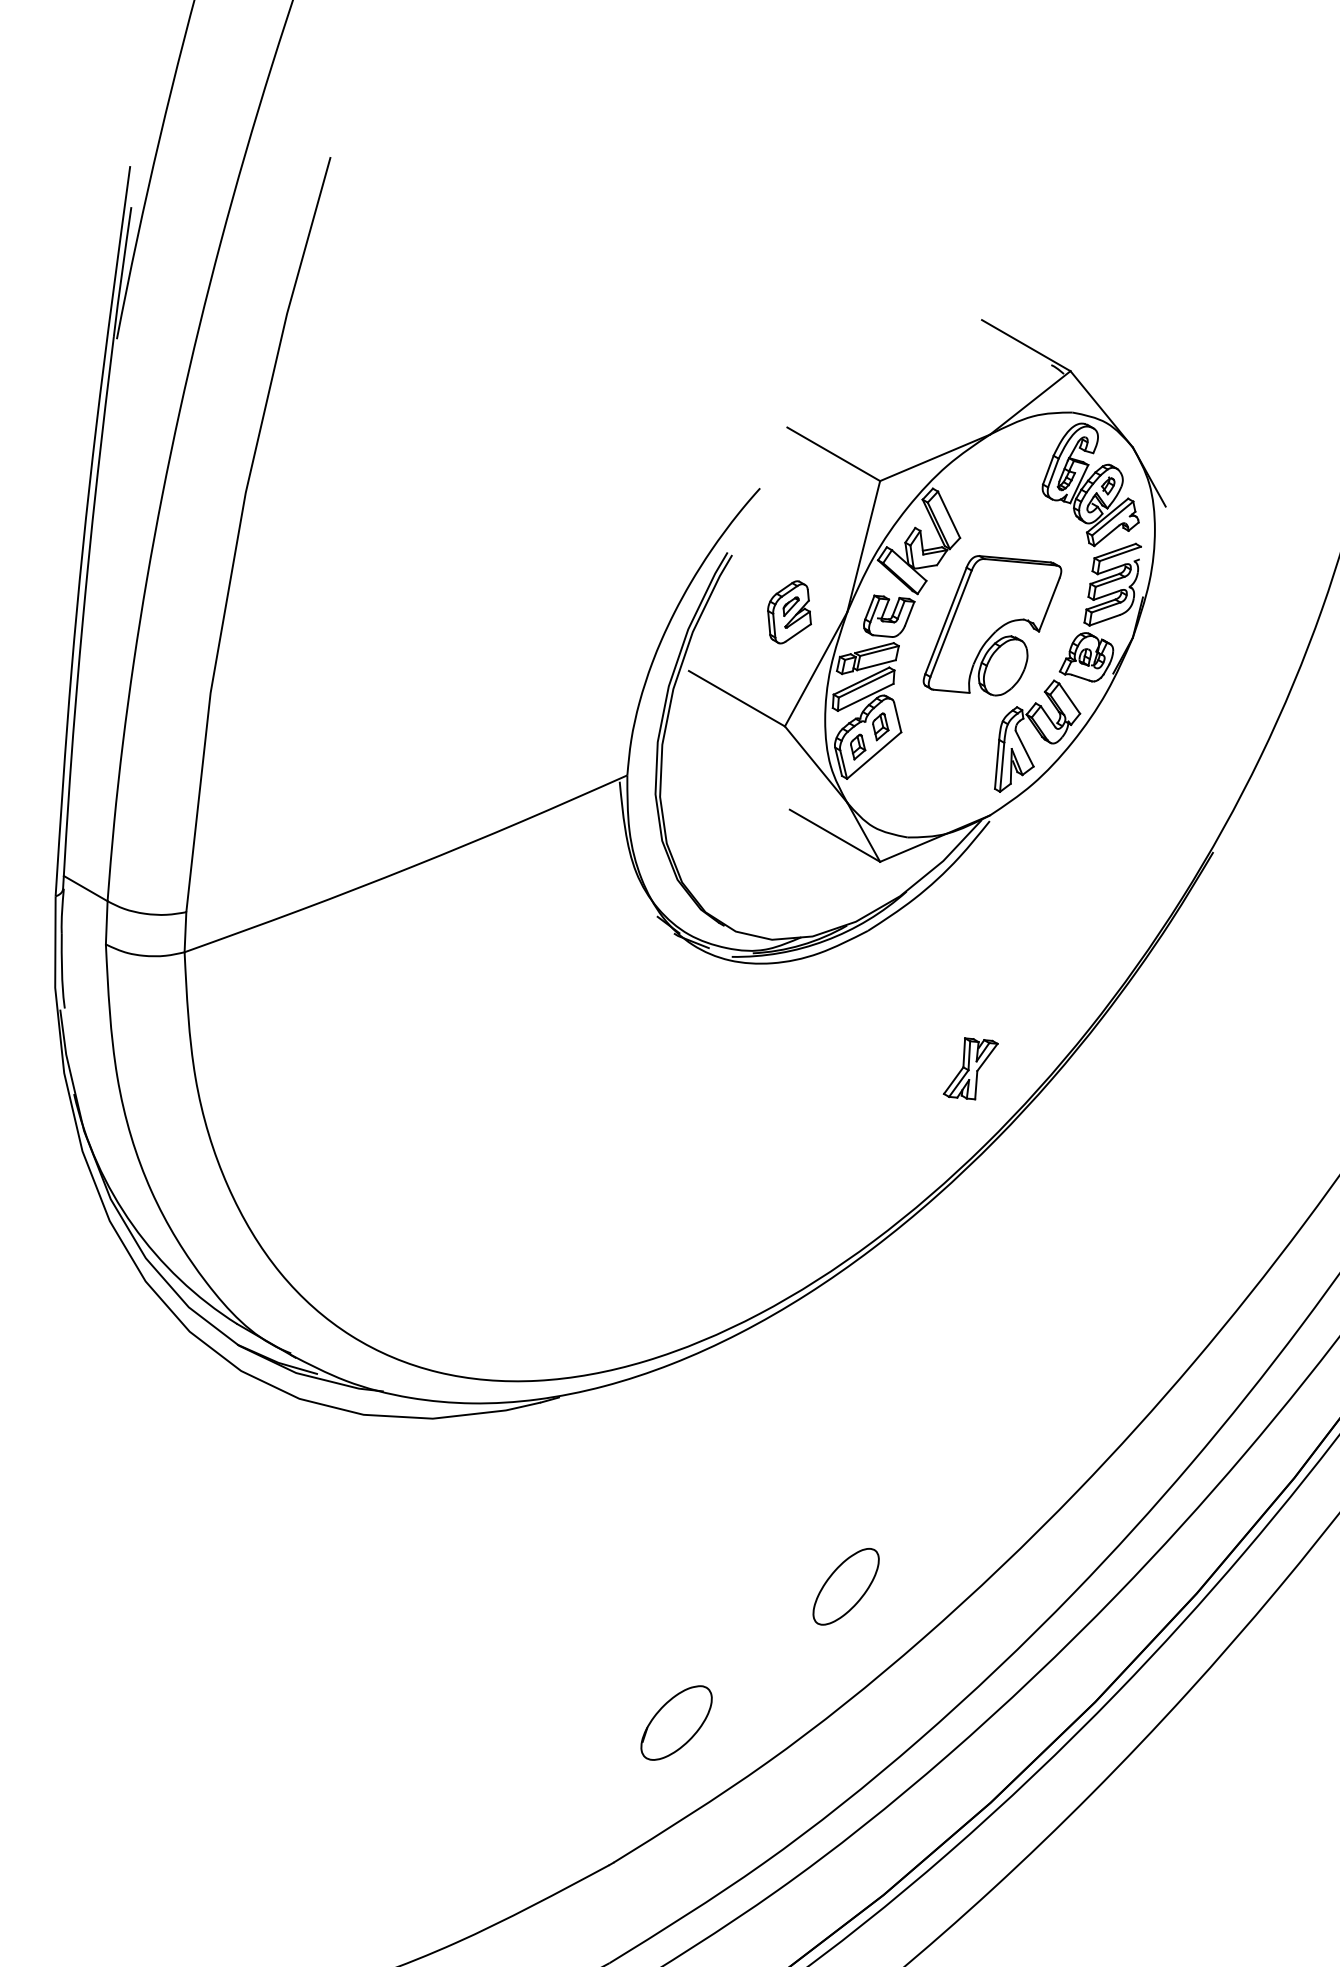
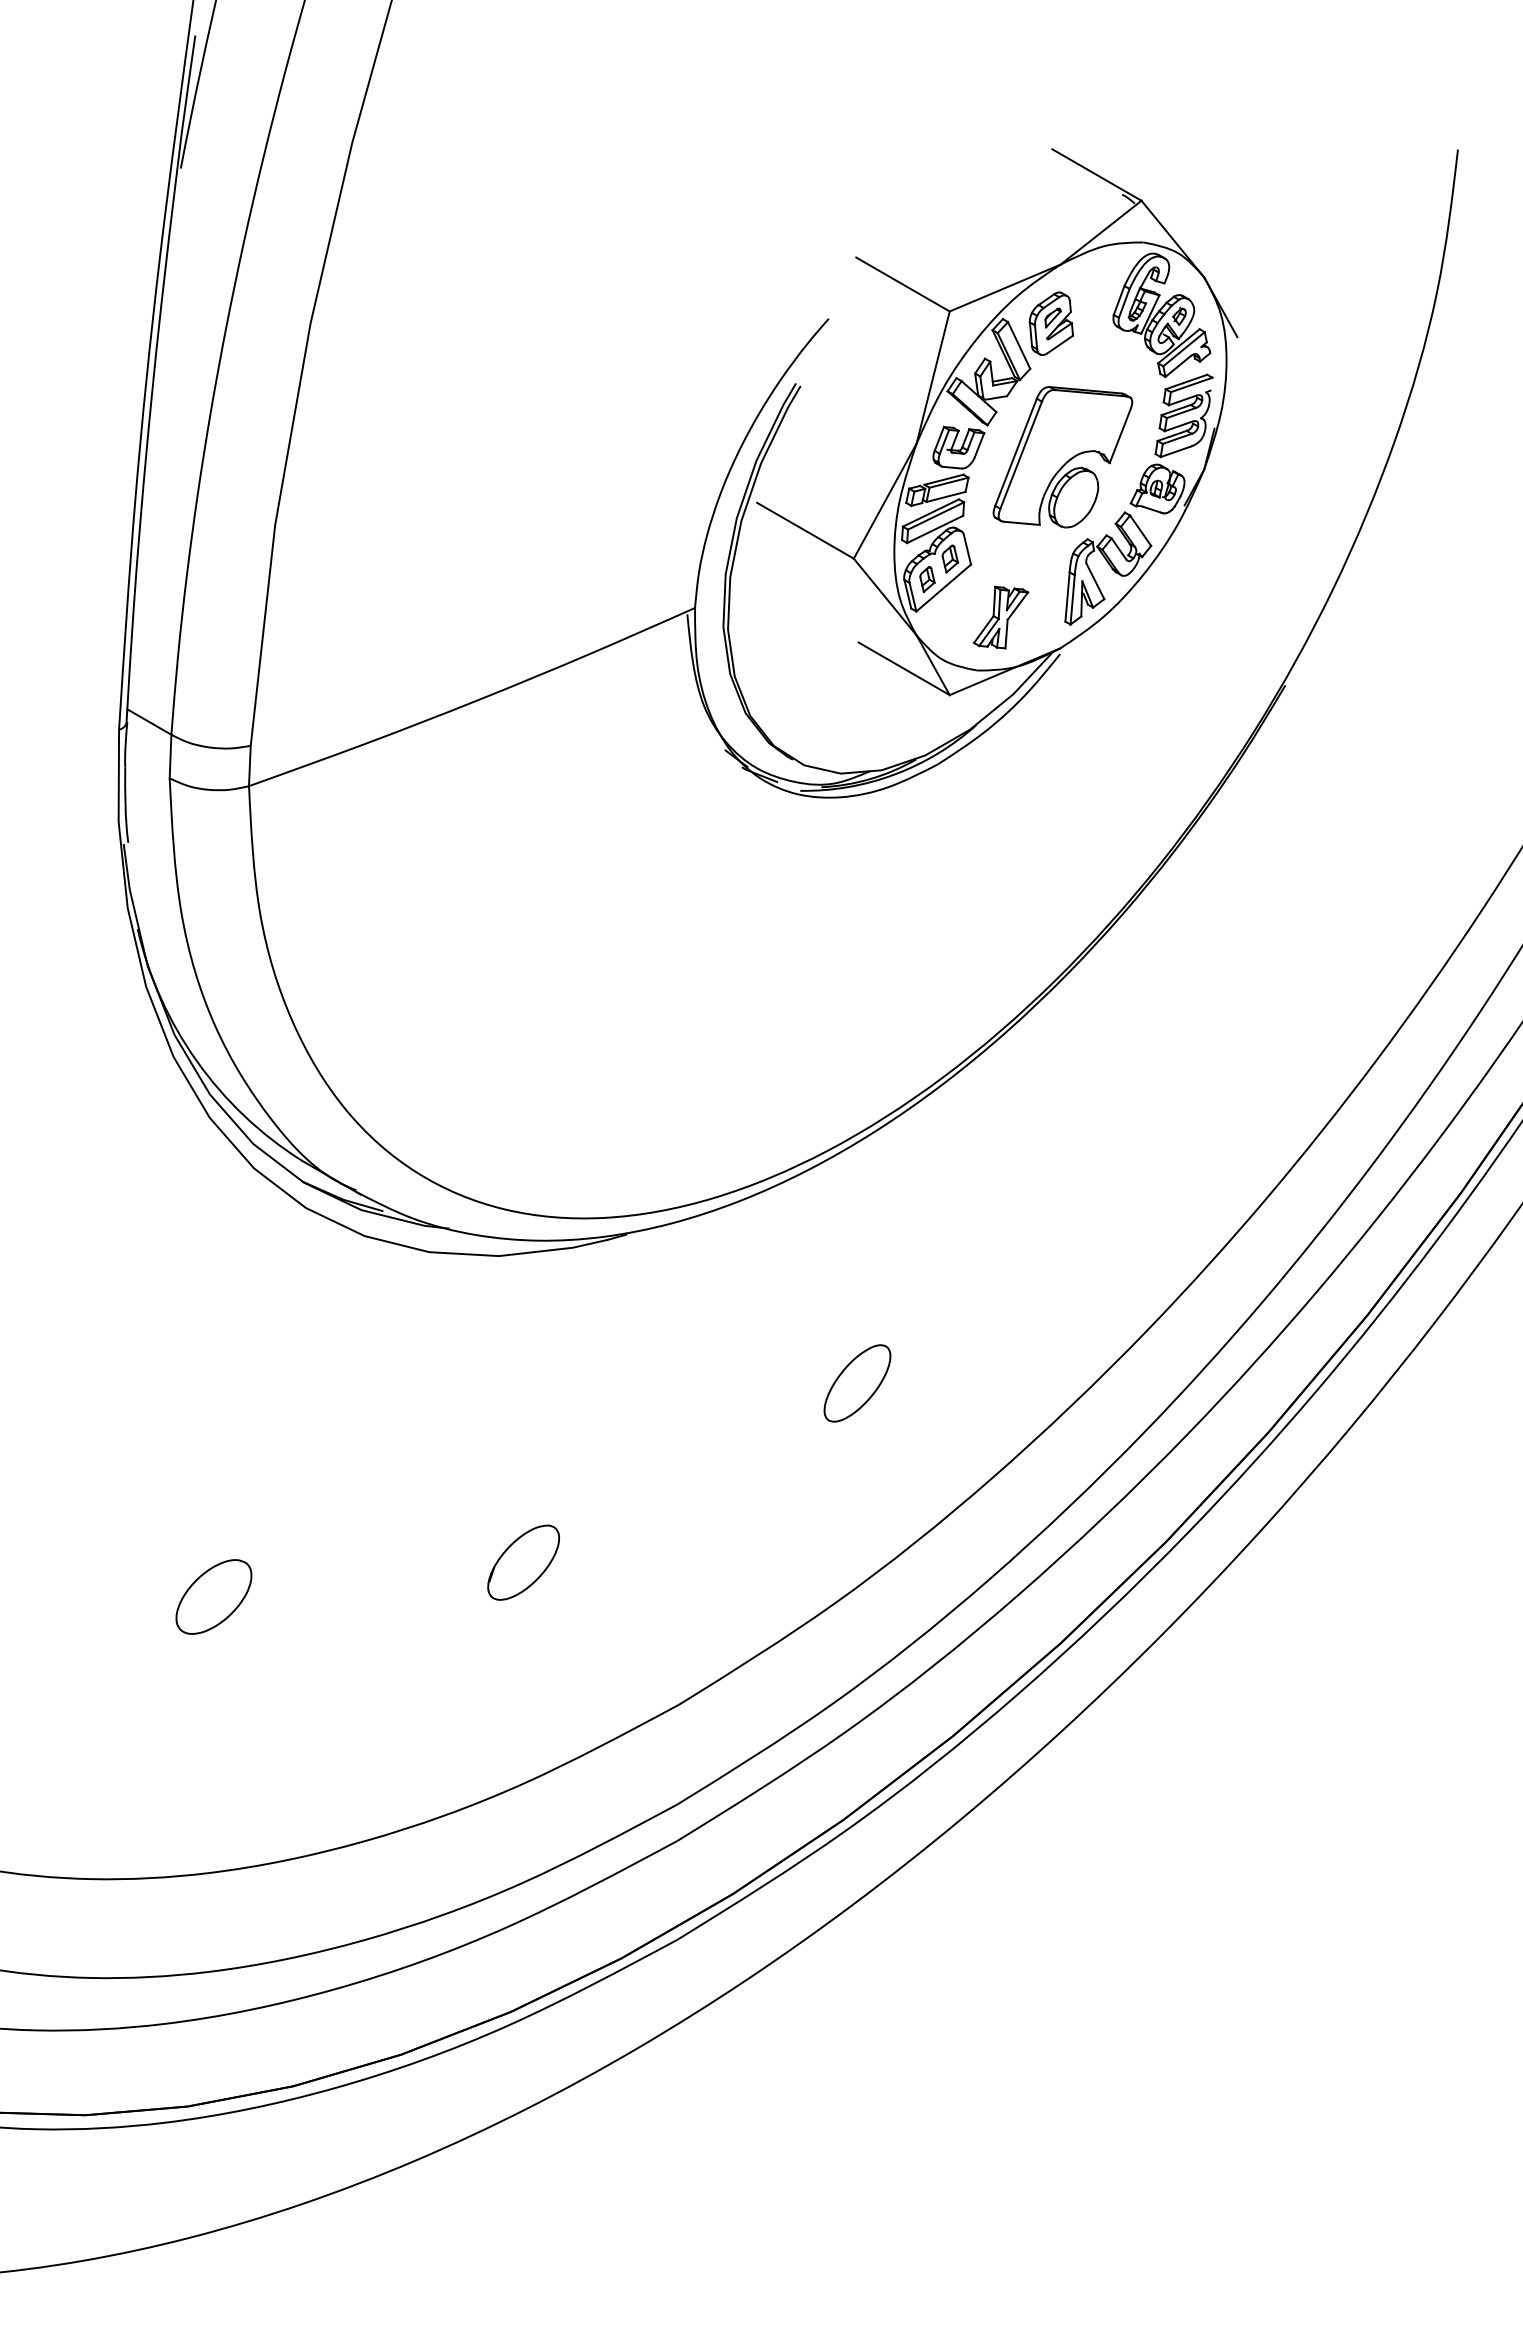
part: (789, 612) -> (1051, 323), moved
part: (971, 1068) -> (1001, 617), moved
part: (846, 1586) -> (857, 1383), moved
part: (676, 1722) -> (523, 1562), moved
part: (149, 1756) -> (213, 1596), added

